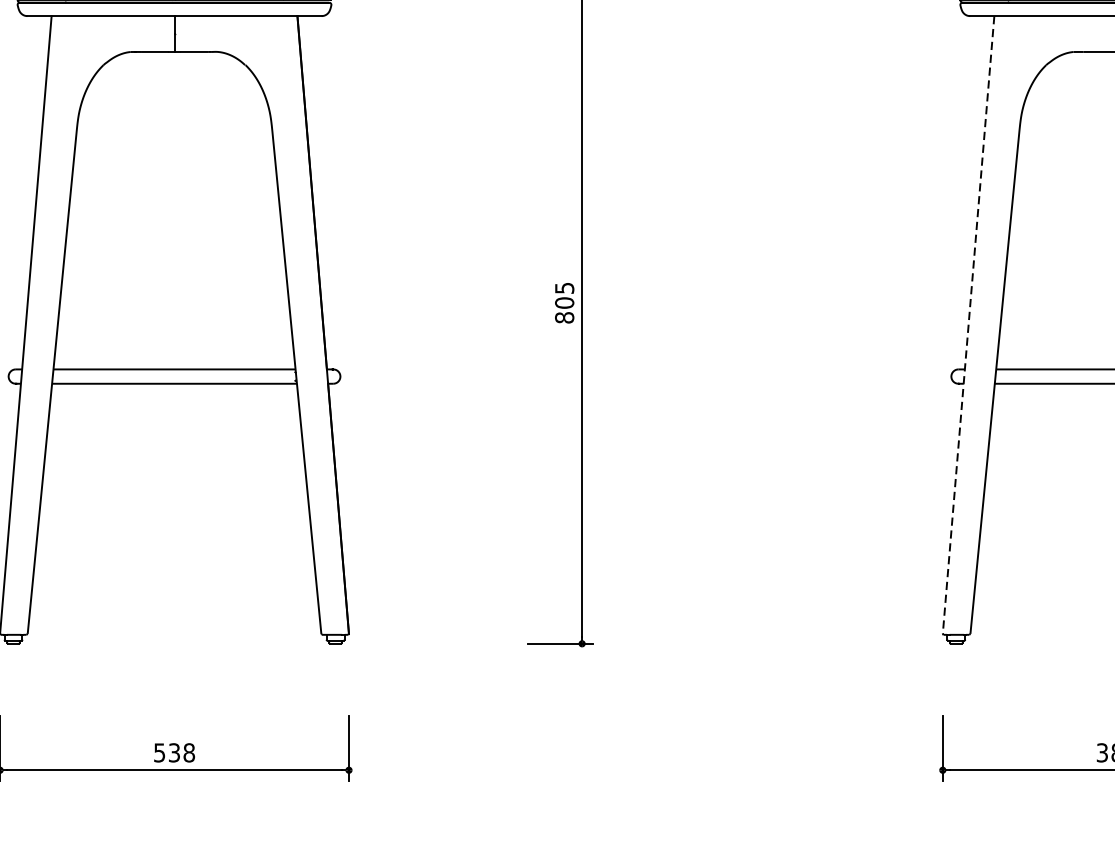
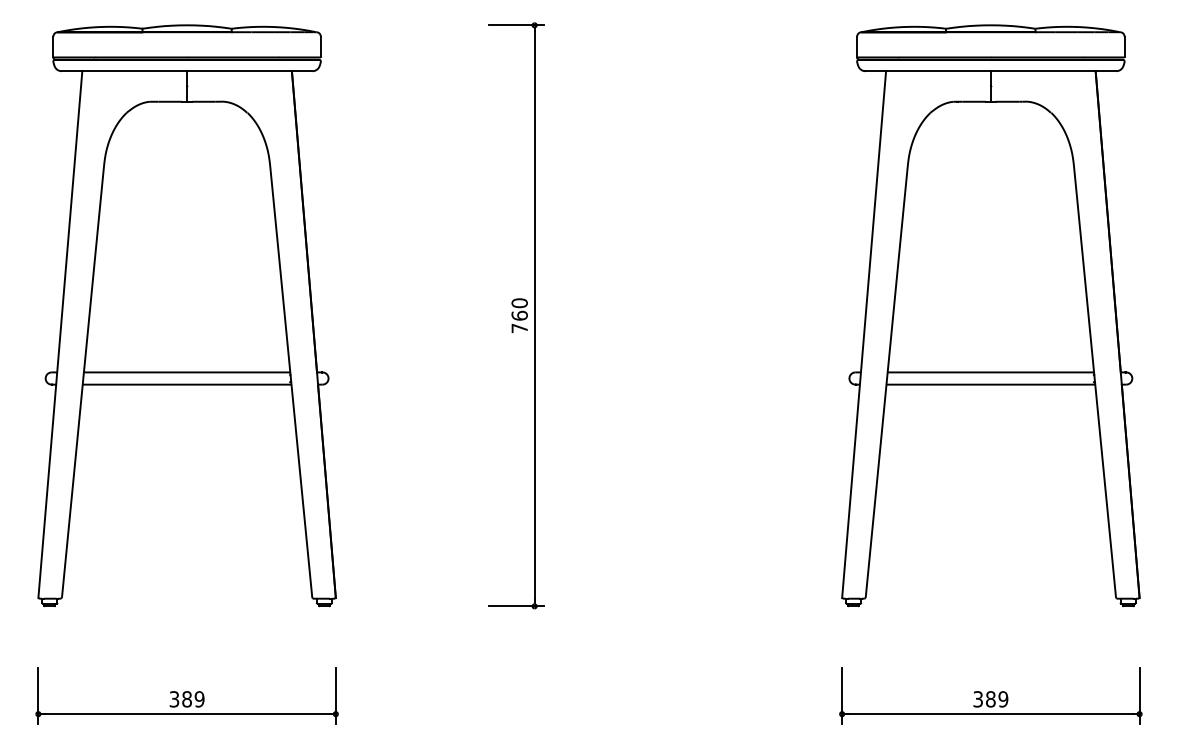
text: (564, 302) -> (519, 315), 805 -> 760
line: (969, 326) -> (864, 335), dashed -> solid
text: (174, 753) -> (187, 699), 538 -> 389

